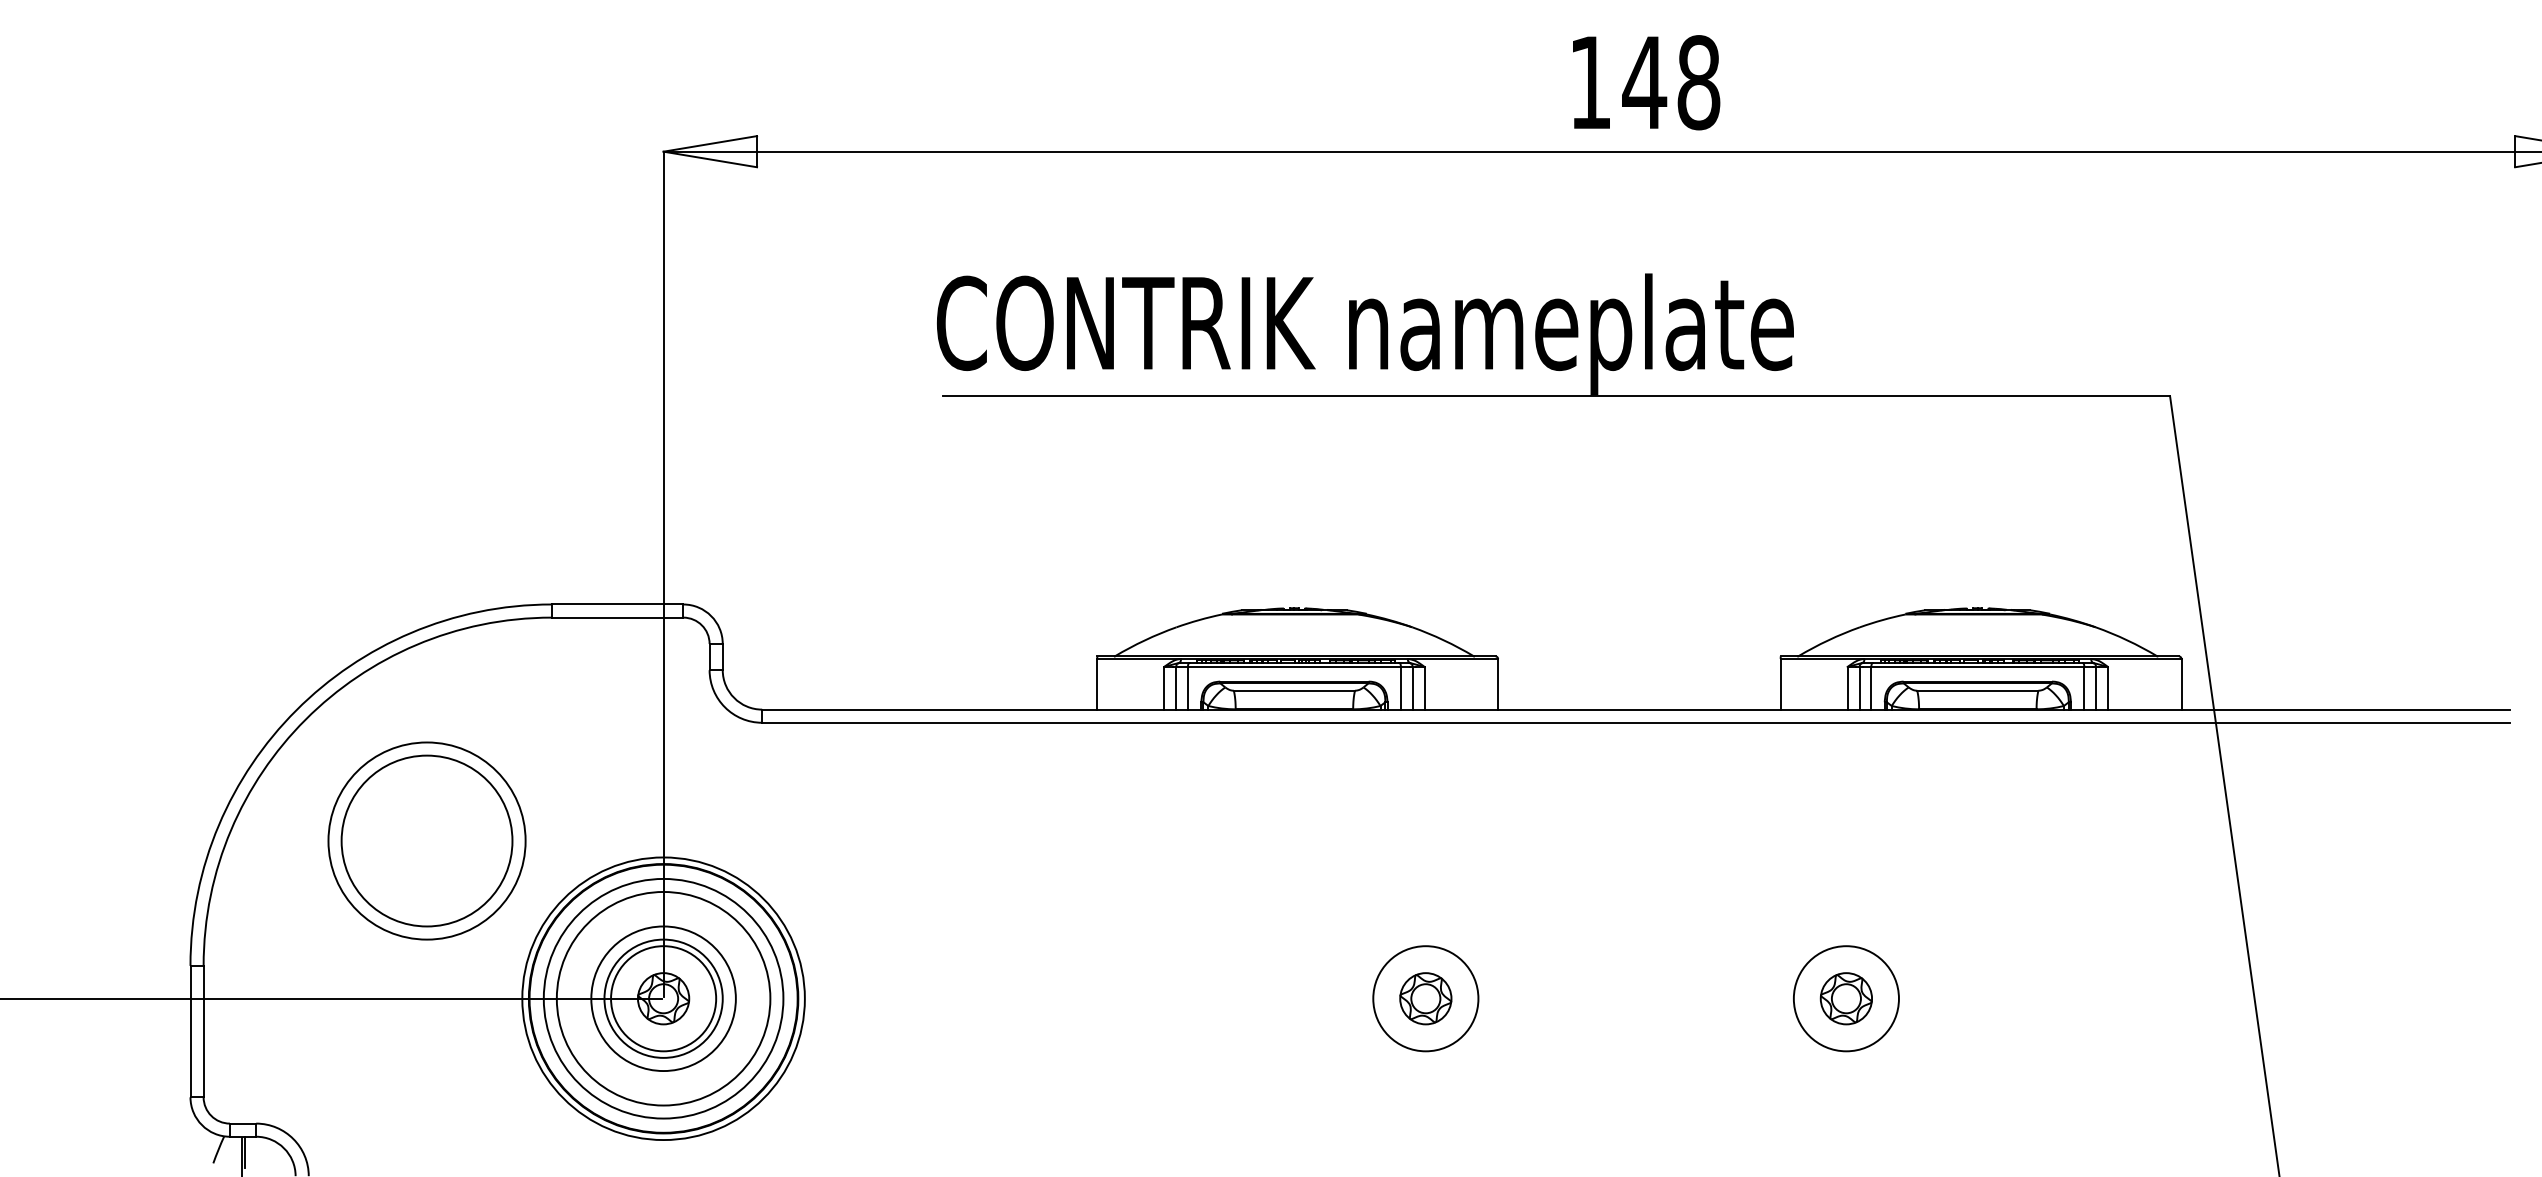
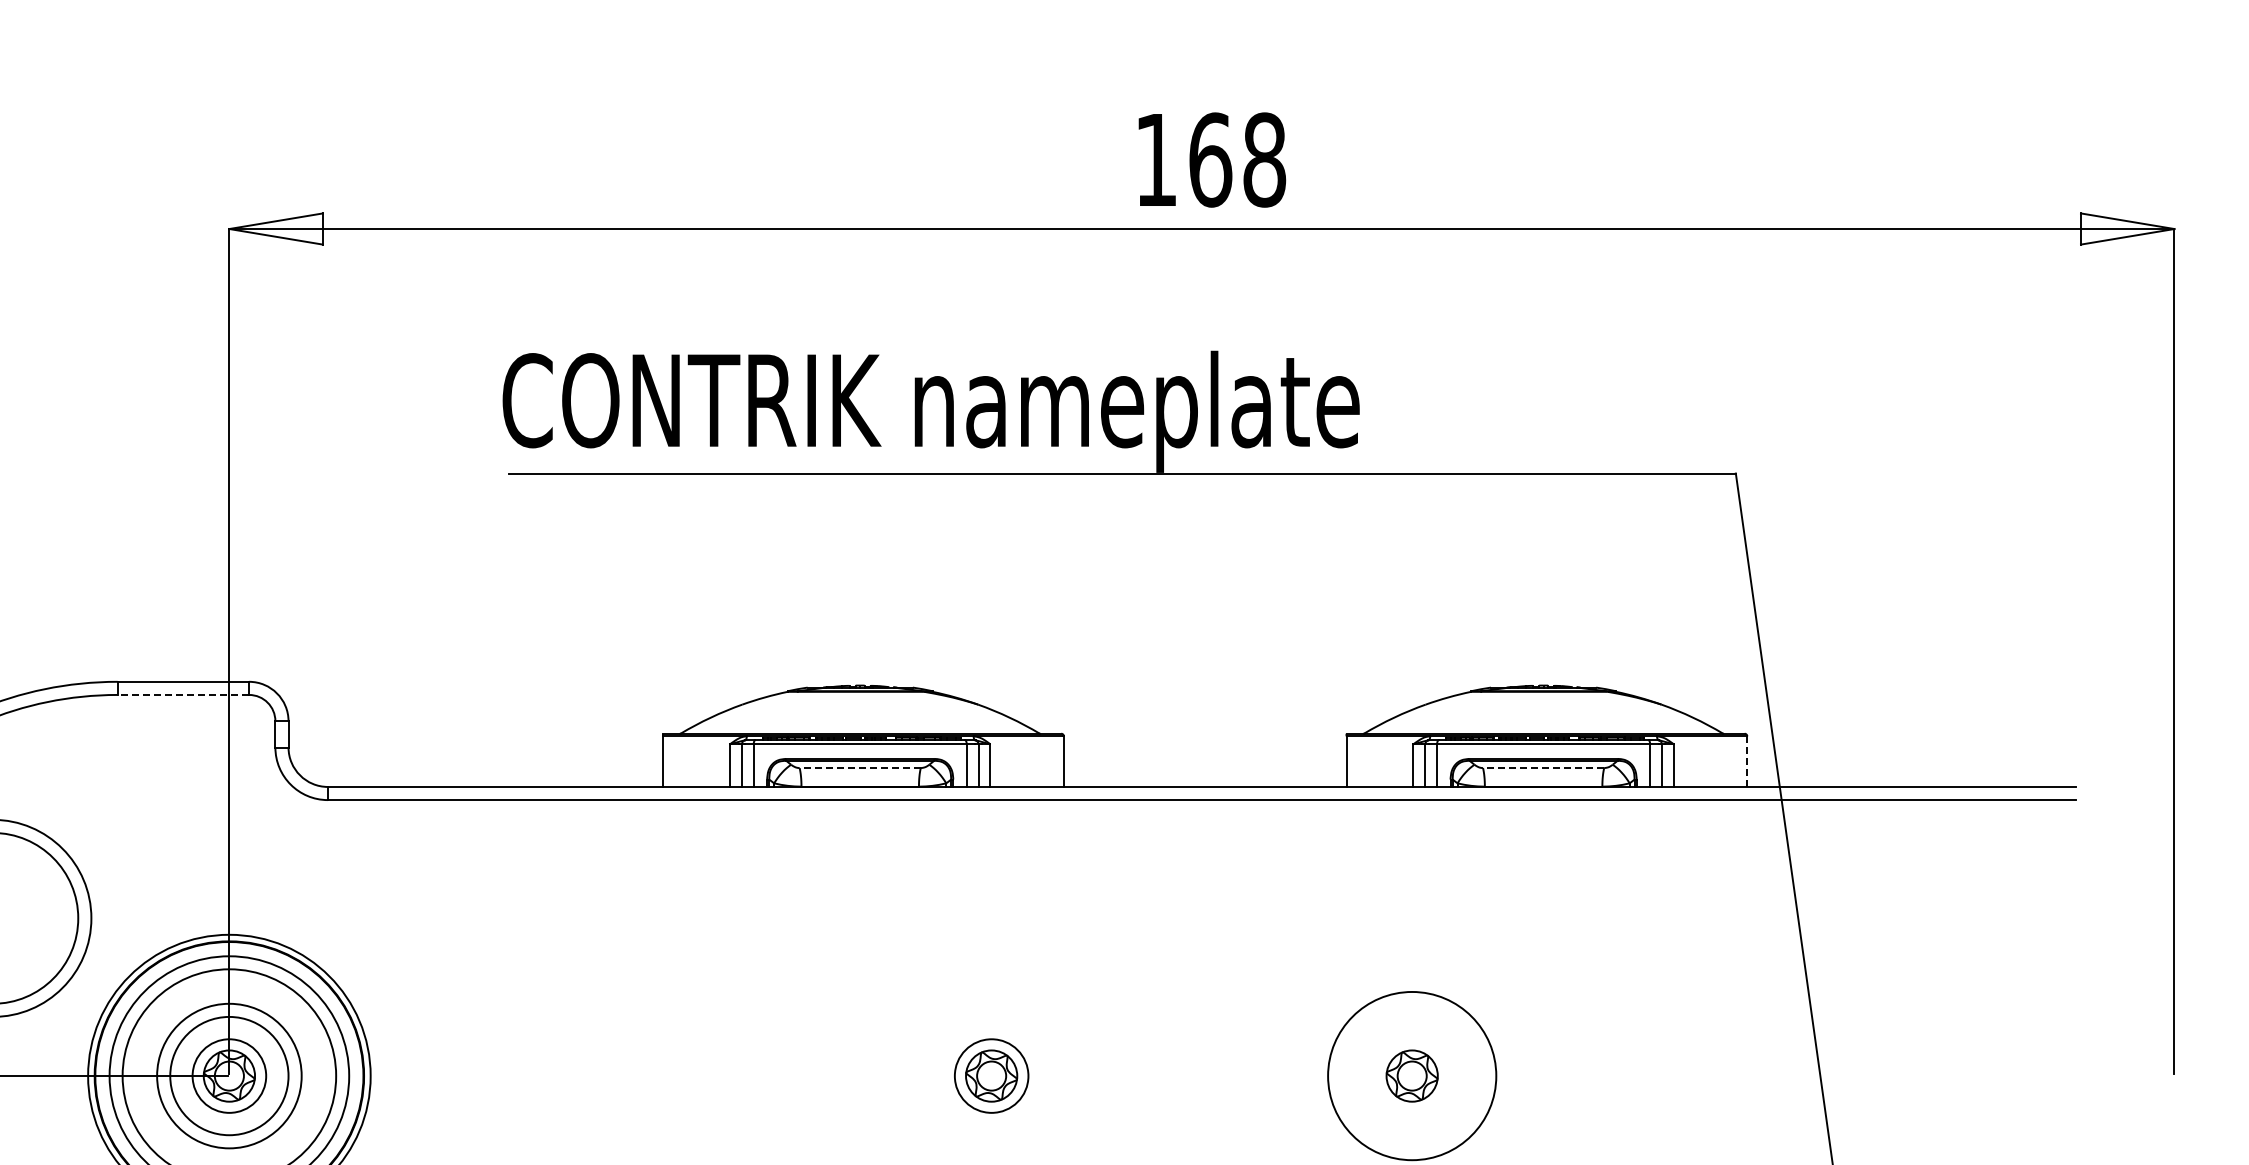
text: (1644, 82) -> (1210, 159), 148 -> 168
line: (617, 617) -> (183, 694), solid -> dashed
line: (2181, 683) -> (1747, 760), solid -> dashed
line: (1294, 690) -> (860, 767), solid -> dashed
line: (1977, 690) -> (1543, 767), solid -> dashed
circle: (663, 998) -> (229, 1075), size x0.7
circle: (1425, 998) -> (991, 1075), size x0.7
circle: (1845, 998) -> (1411, 1075), size x1.6

